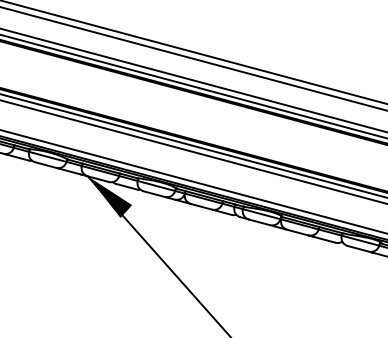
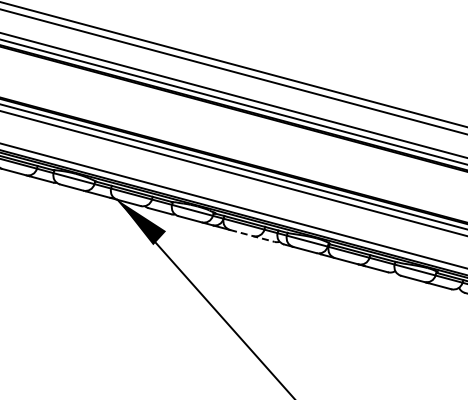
line: (211, 209) -> (252, 236), solid -> dashed

